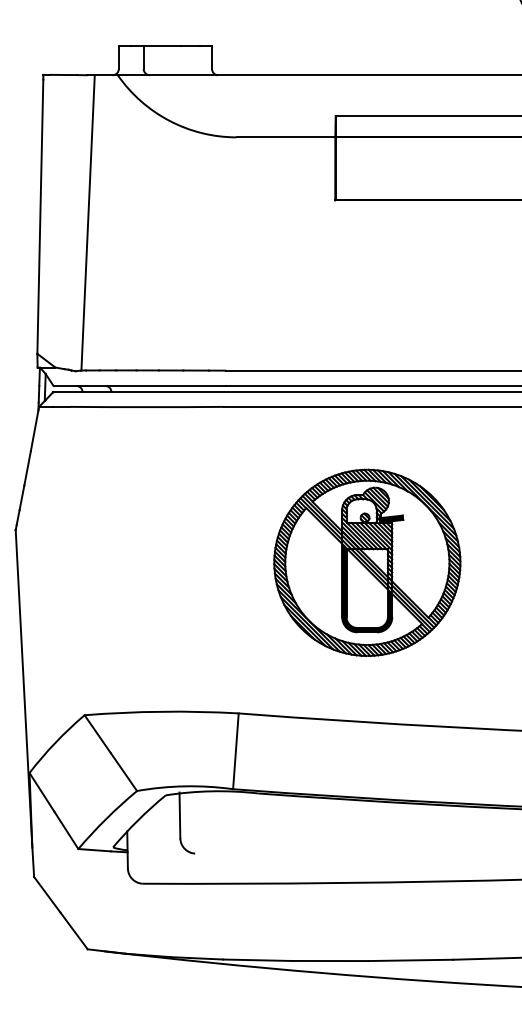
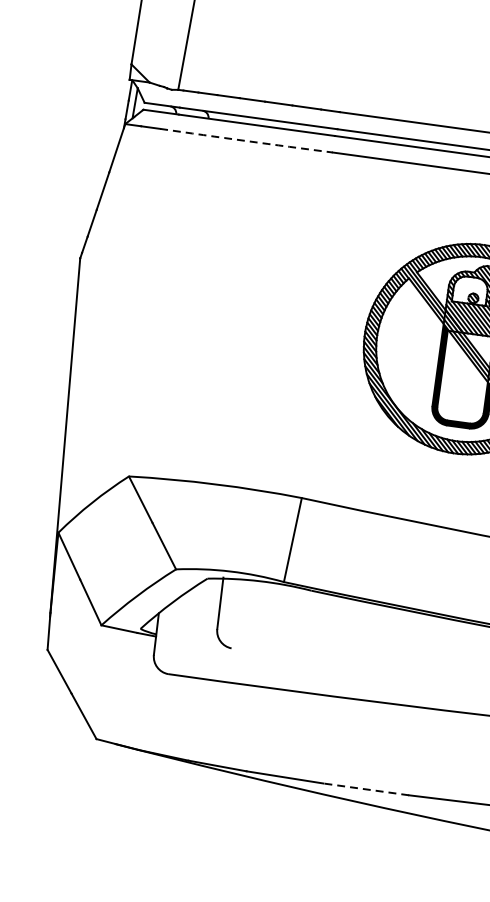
arc: (147, 407) -> (246, 141), solid -> dashed
line: (329, 961) -> (365, 789), solid -> dashed

